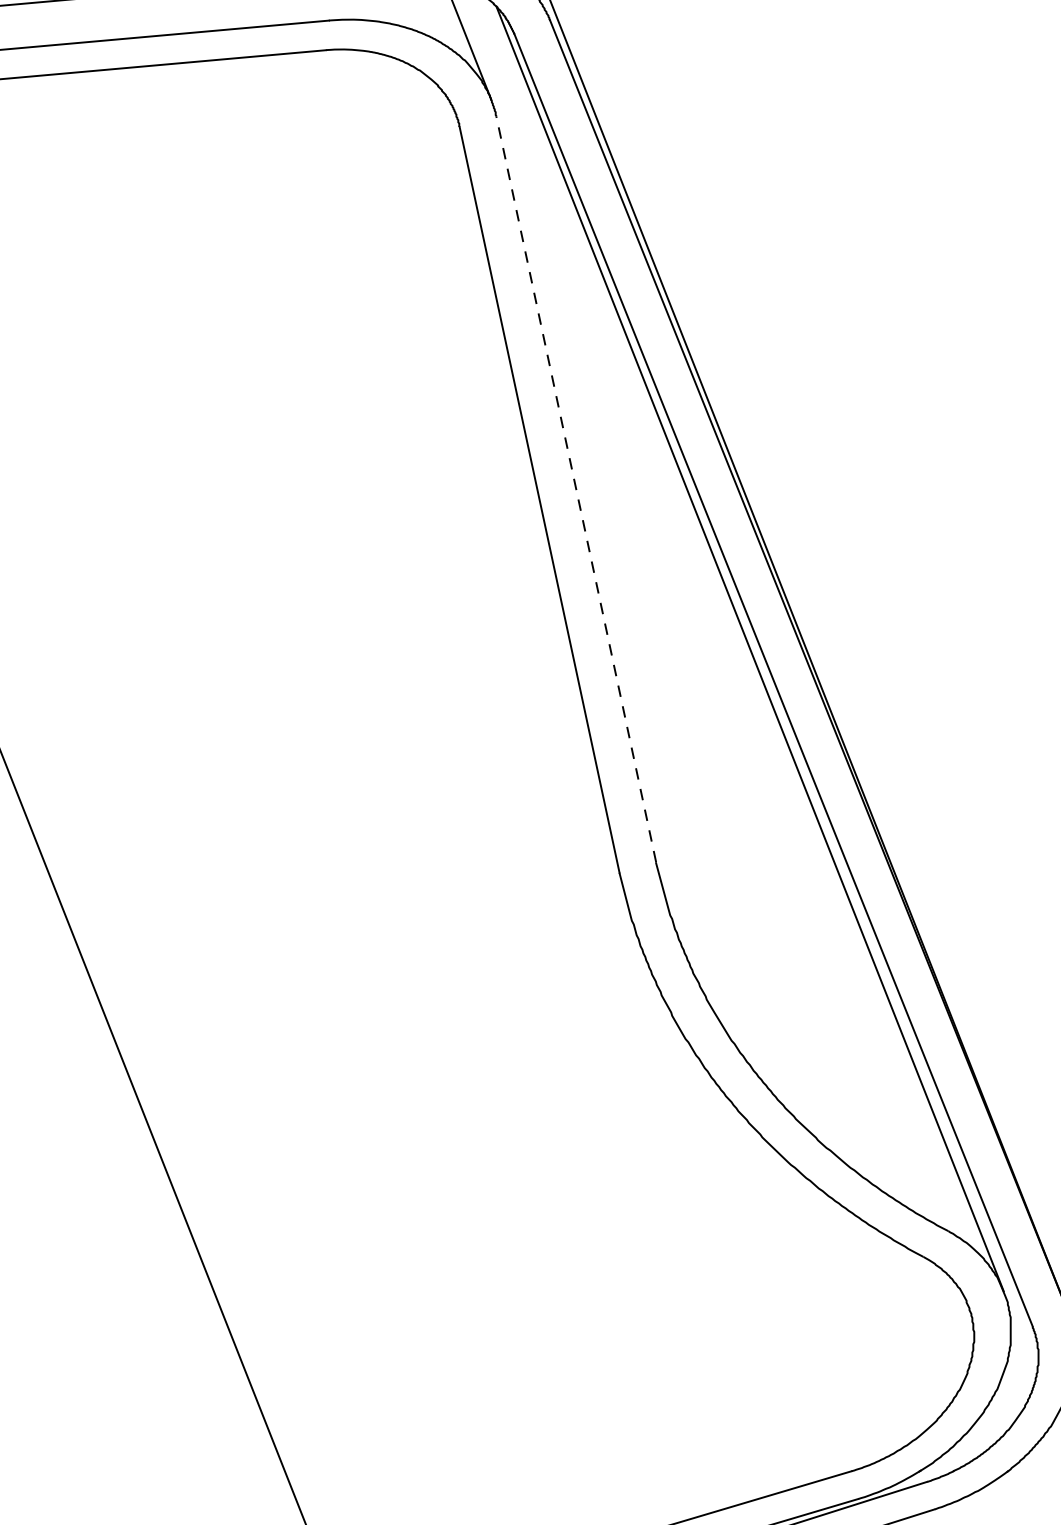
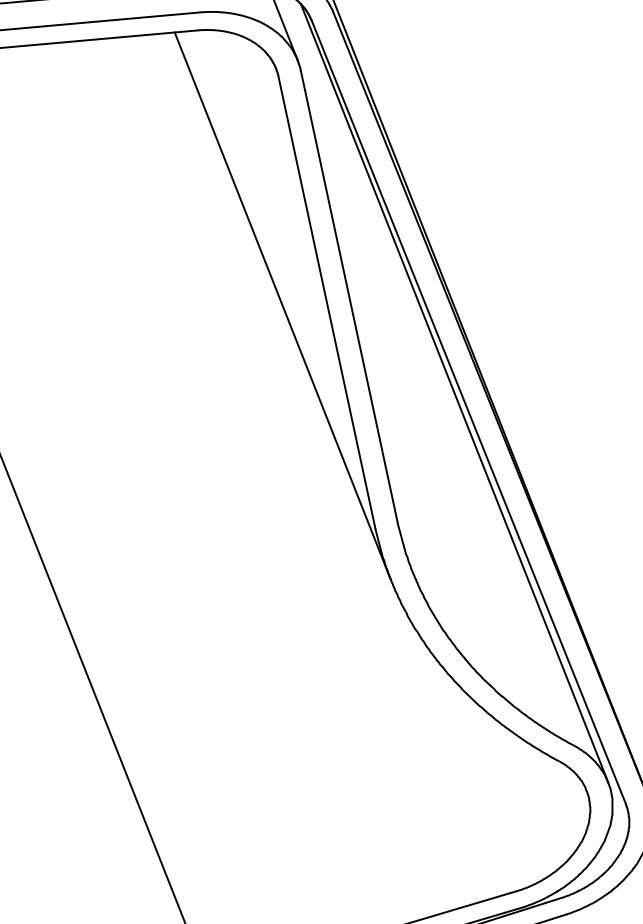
line: (576, 489) -> (349, 296), dashed -> solid
line: (466, 504) -> (282, 305), added

